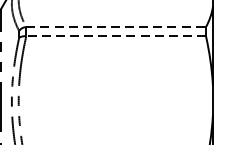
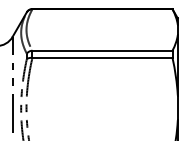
line: (116, 26) -> (102, 50), dashed -> solid
line: (114, 35) -> (101, 57), dashed -> solid

